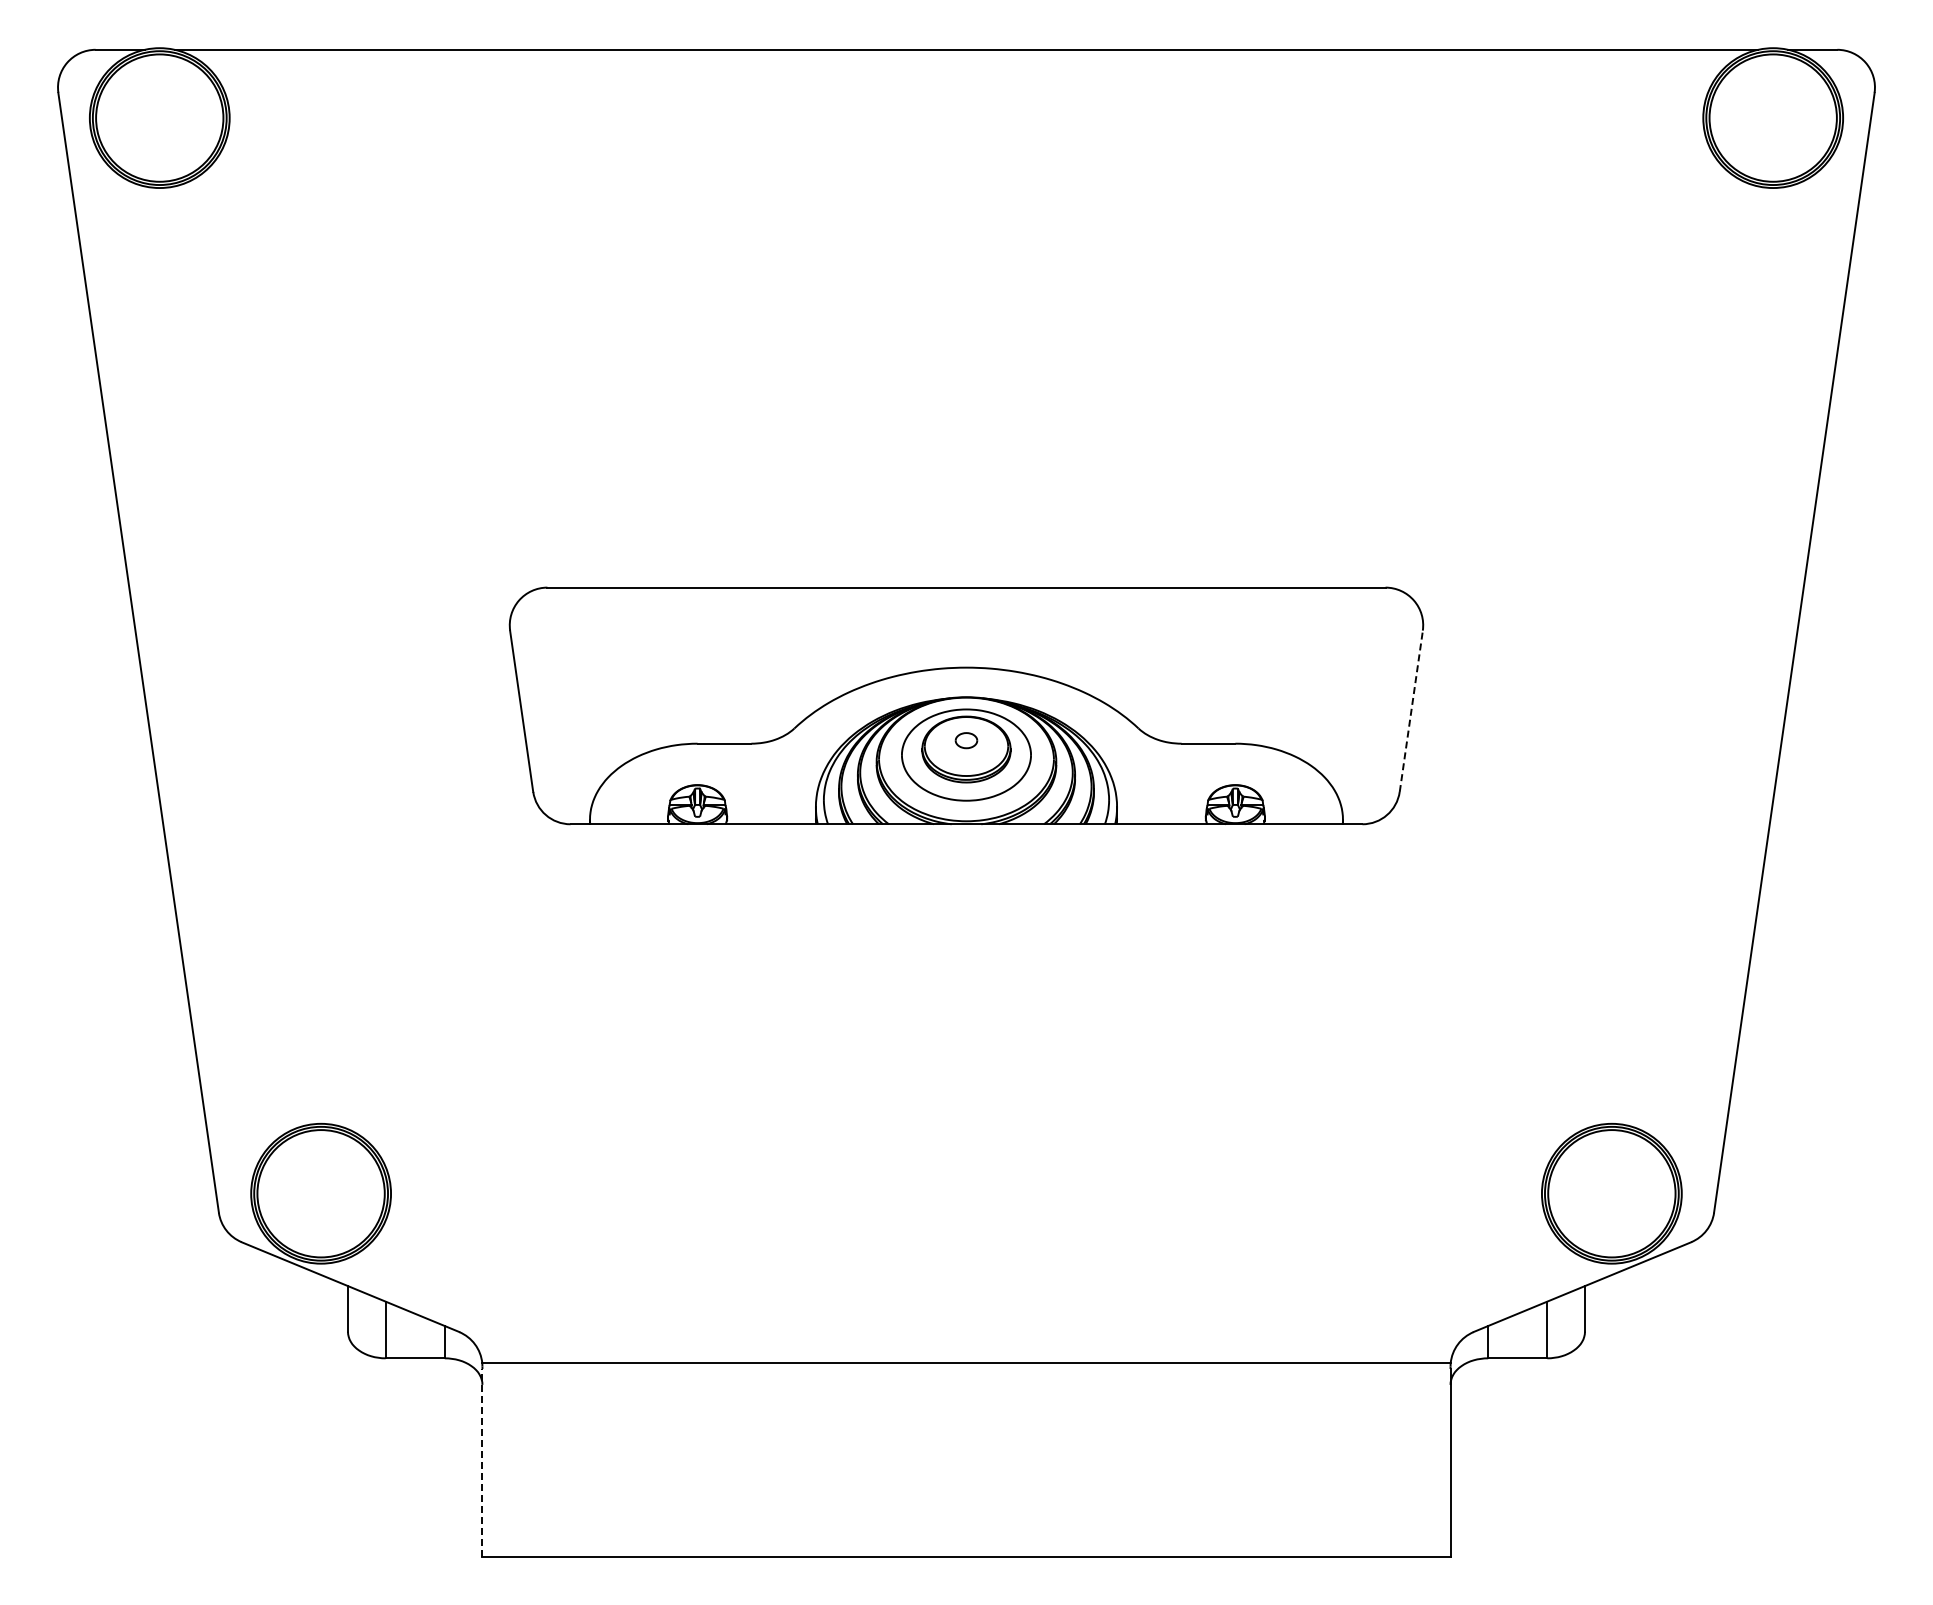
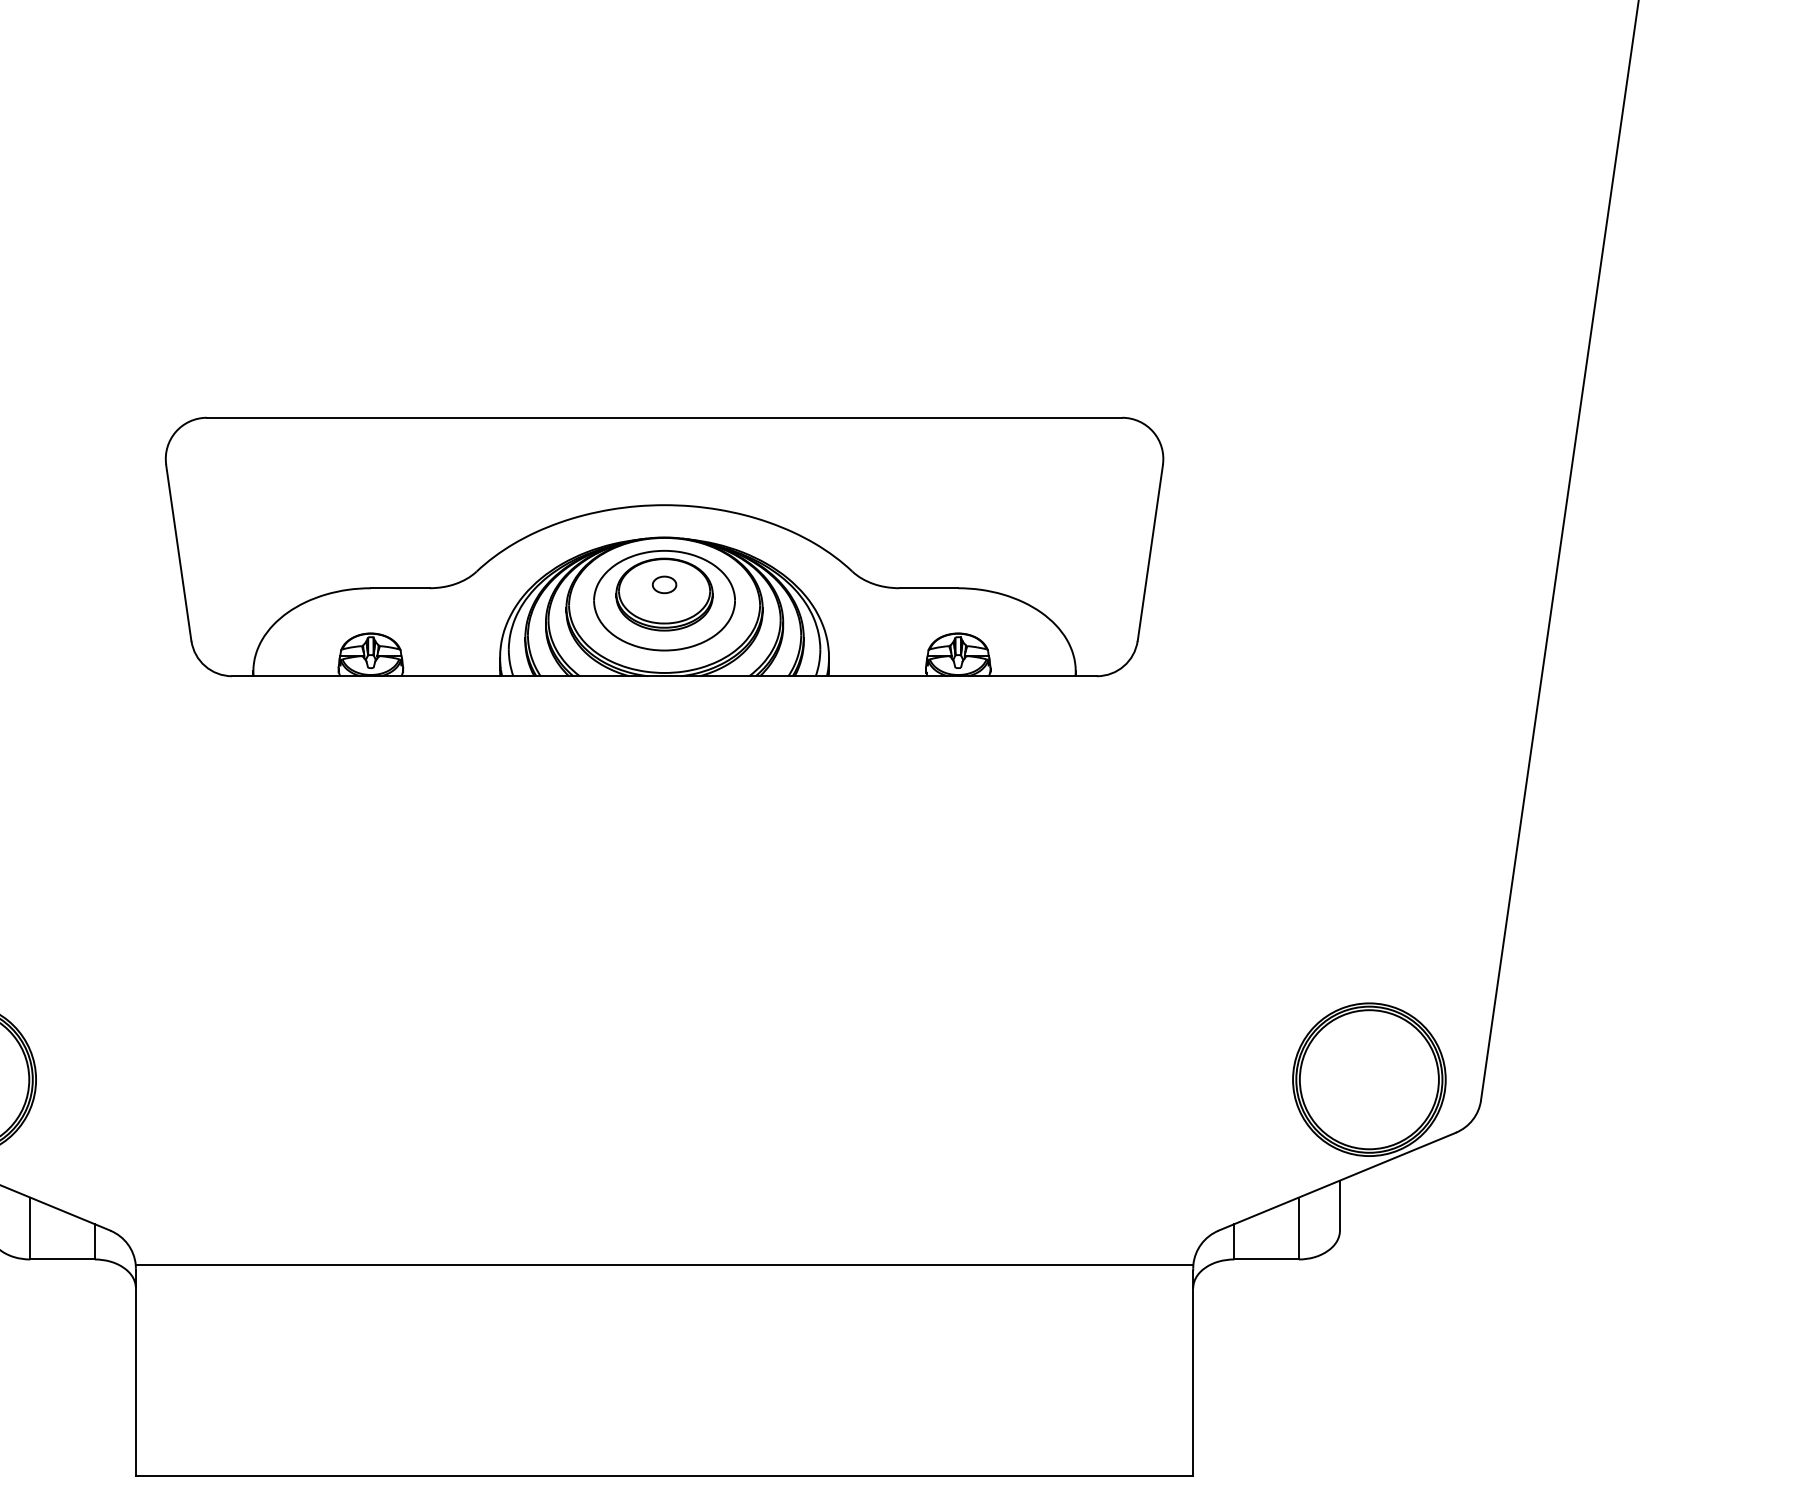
line: (1411, 710) -> (1150, 551), dashed -> solid
line: (482, 1462) -> (135, 1373), dashed -> solid

